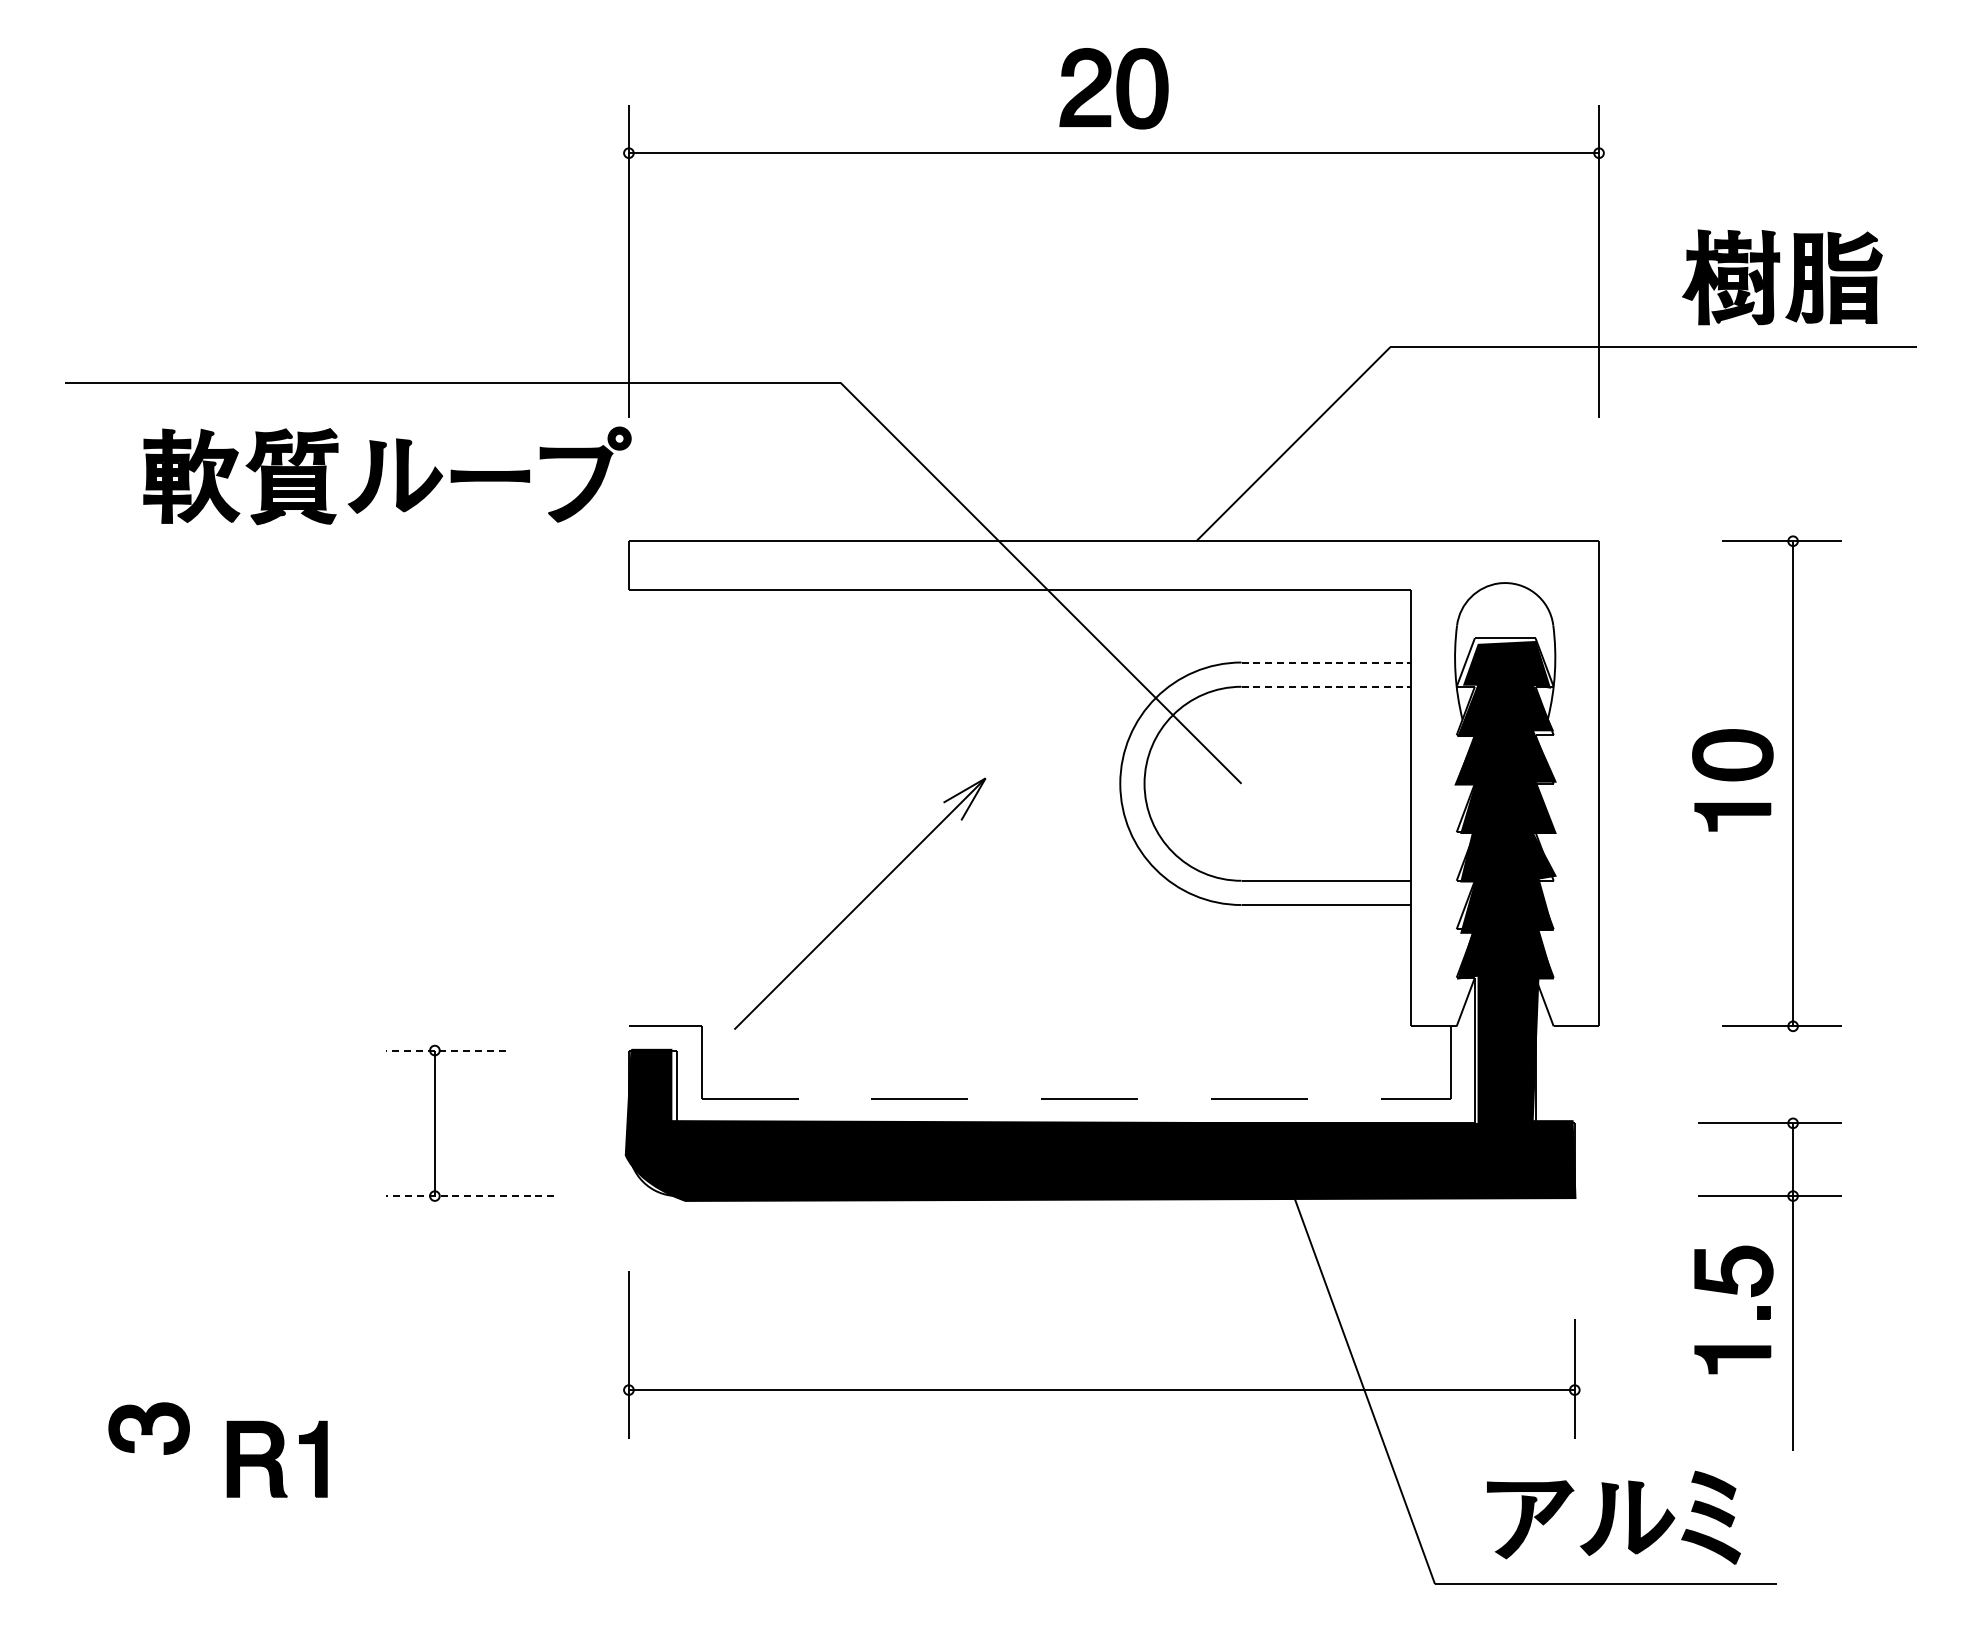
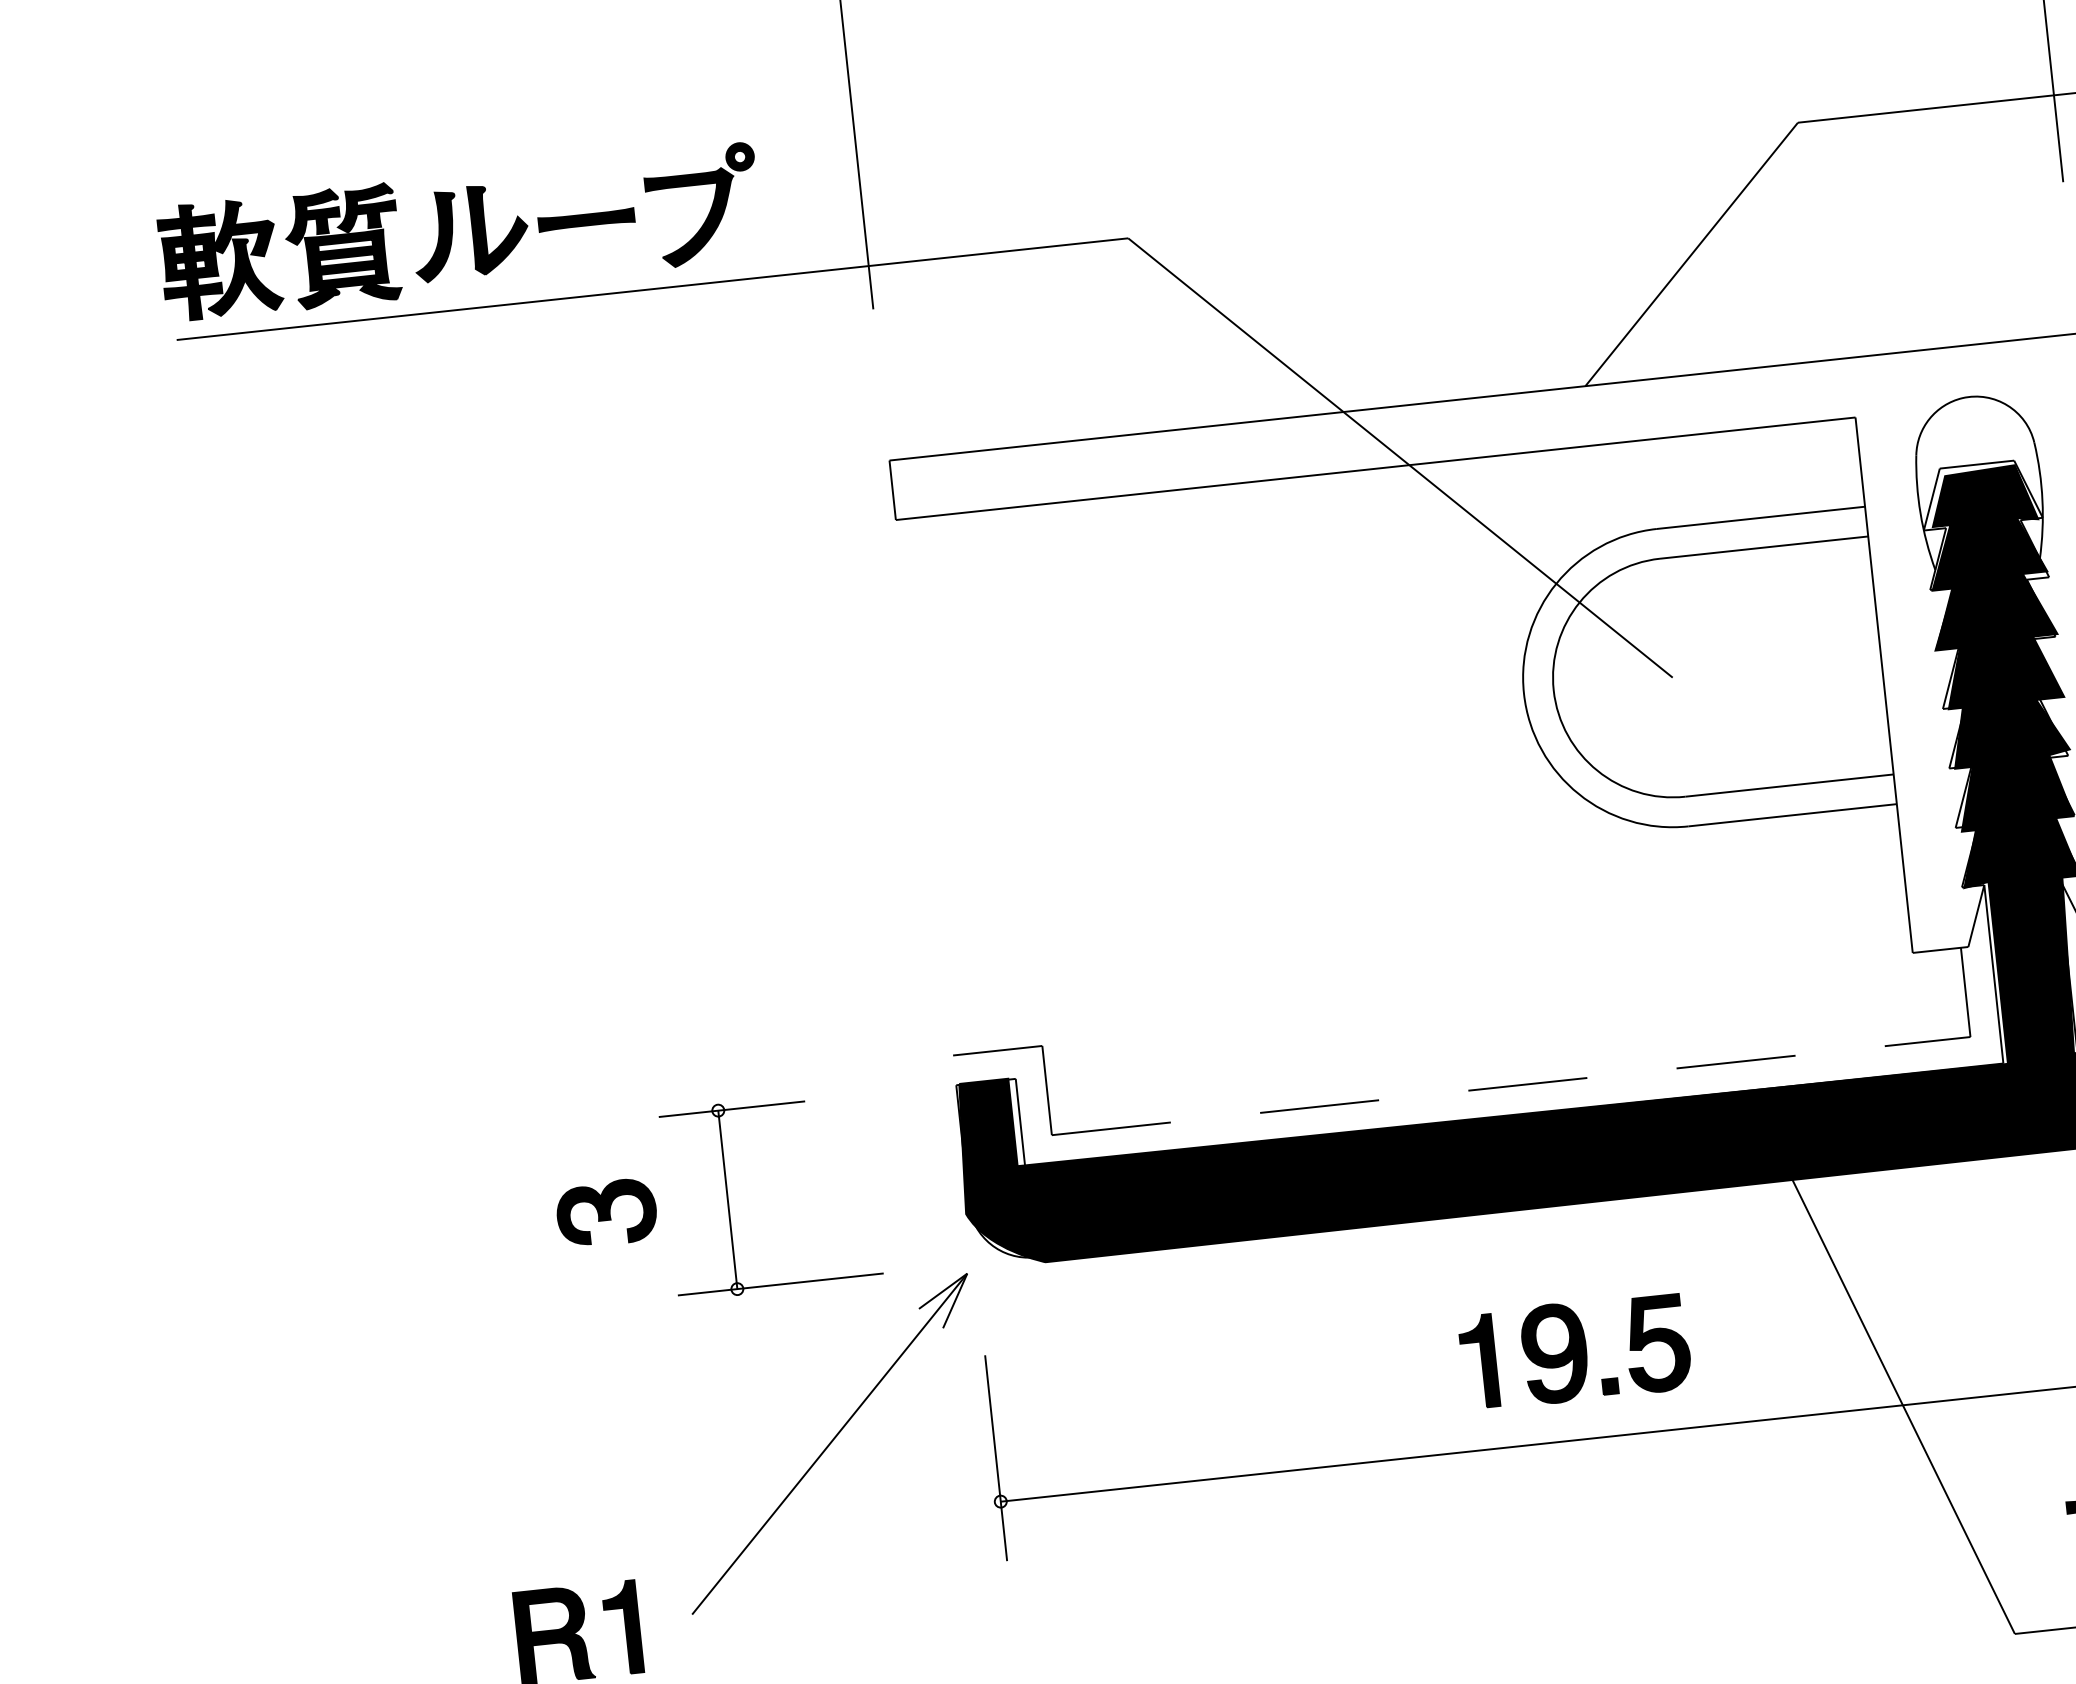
part: (387, 475) -> (460, 232), moved
line: (1326, 662) -> (1761, 517), dashed -> solid
line: (1326, 686) -> (1764, 547), dashed -> solid
part: (860, 903) -> (830, 1443), moved
line: (446, 1050) -> (732, 1109), dashed -> solid
line: (470, 1196) -> (781, 1284), dashed -> solid
part: (1104, 1318) -> (1574, 1351), added
part: (148, 1428) -> (605, 1213), moved

